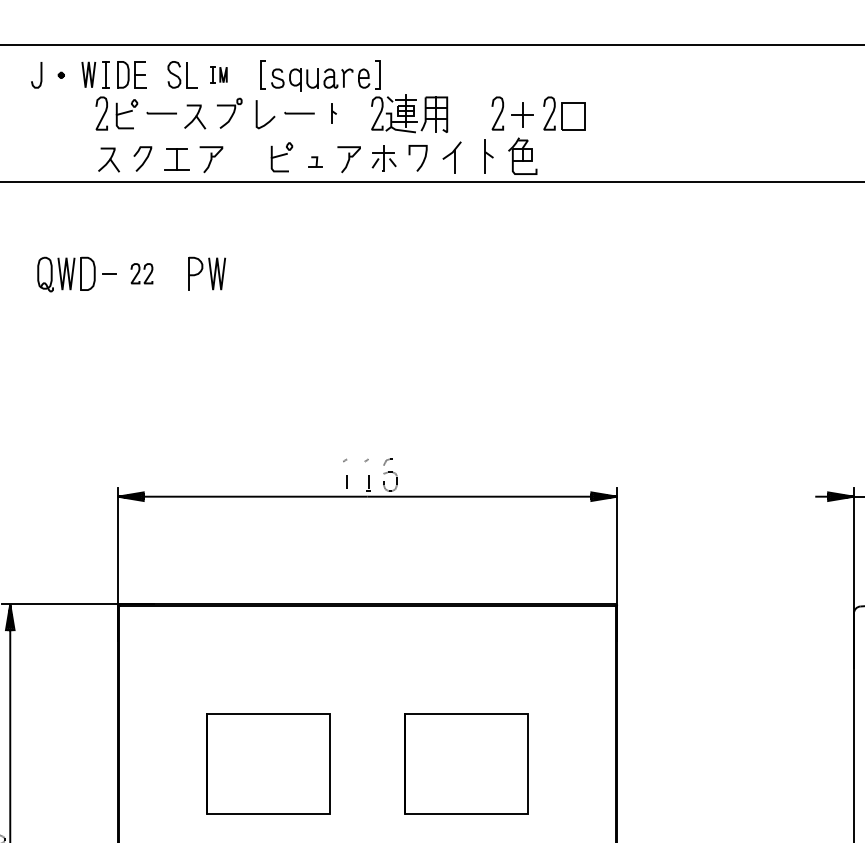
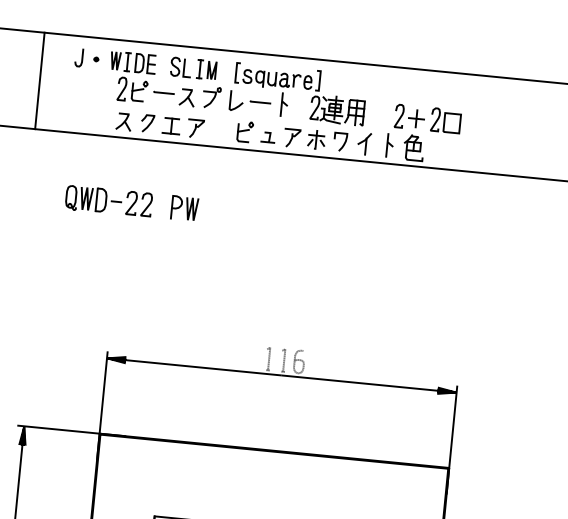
part: (218, 74) -> (206, 69), size x1.67
part: (333, 113) -> (284, 104), size x1.67
part: (315, 161) -> (268, 137), size x1.43
part: (141, 273) -> (138, 203), size x1.67

